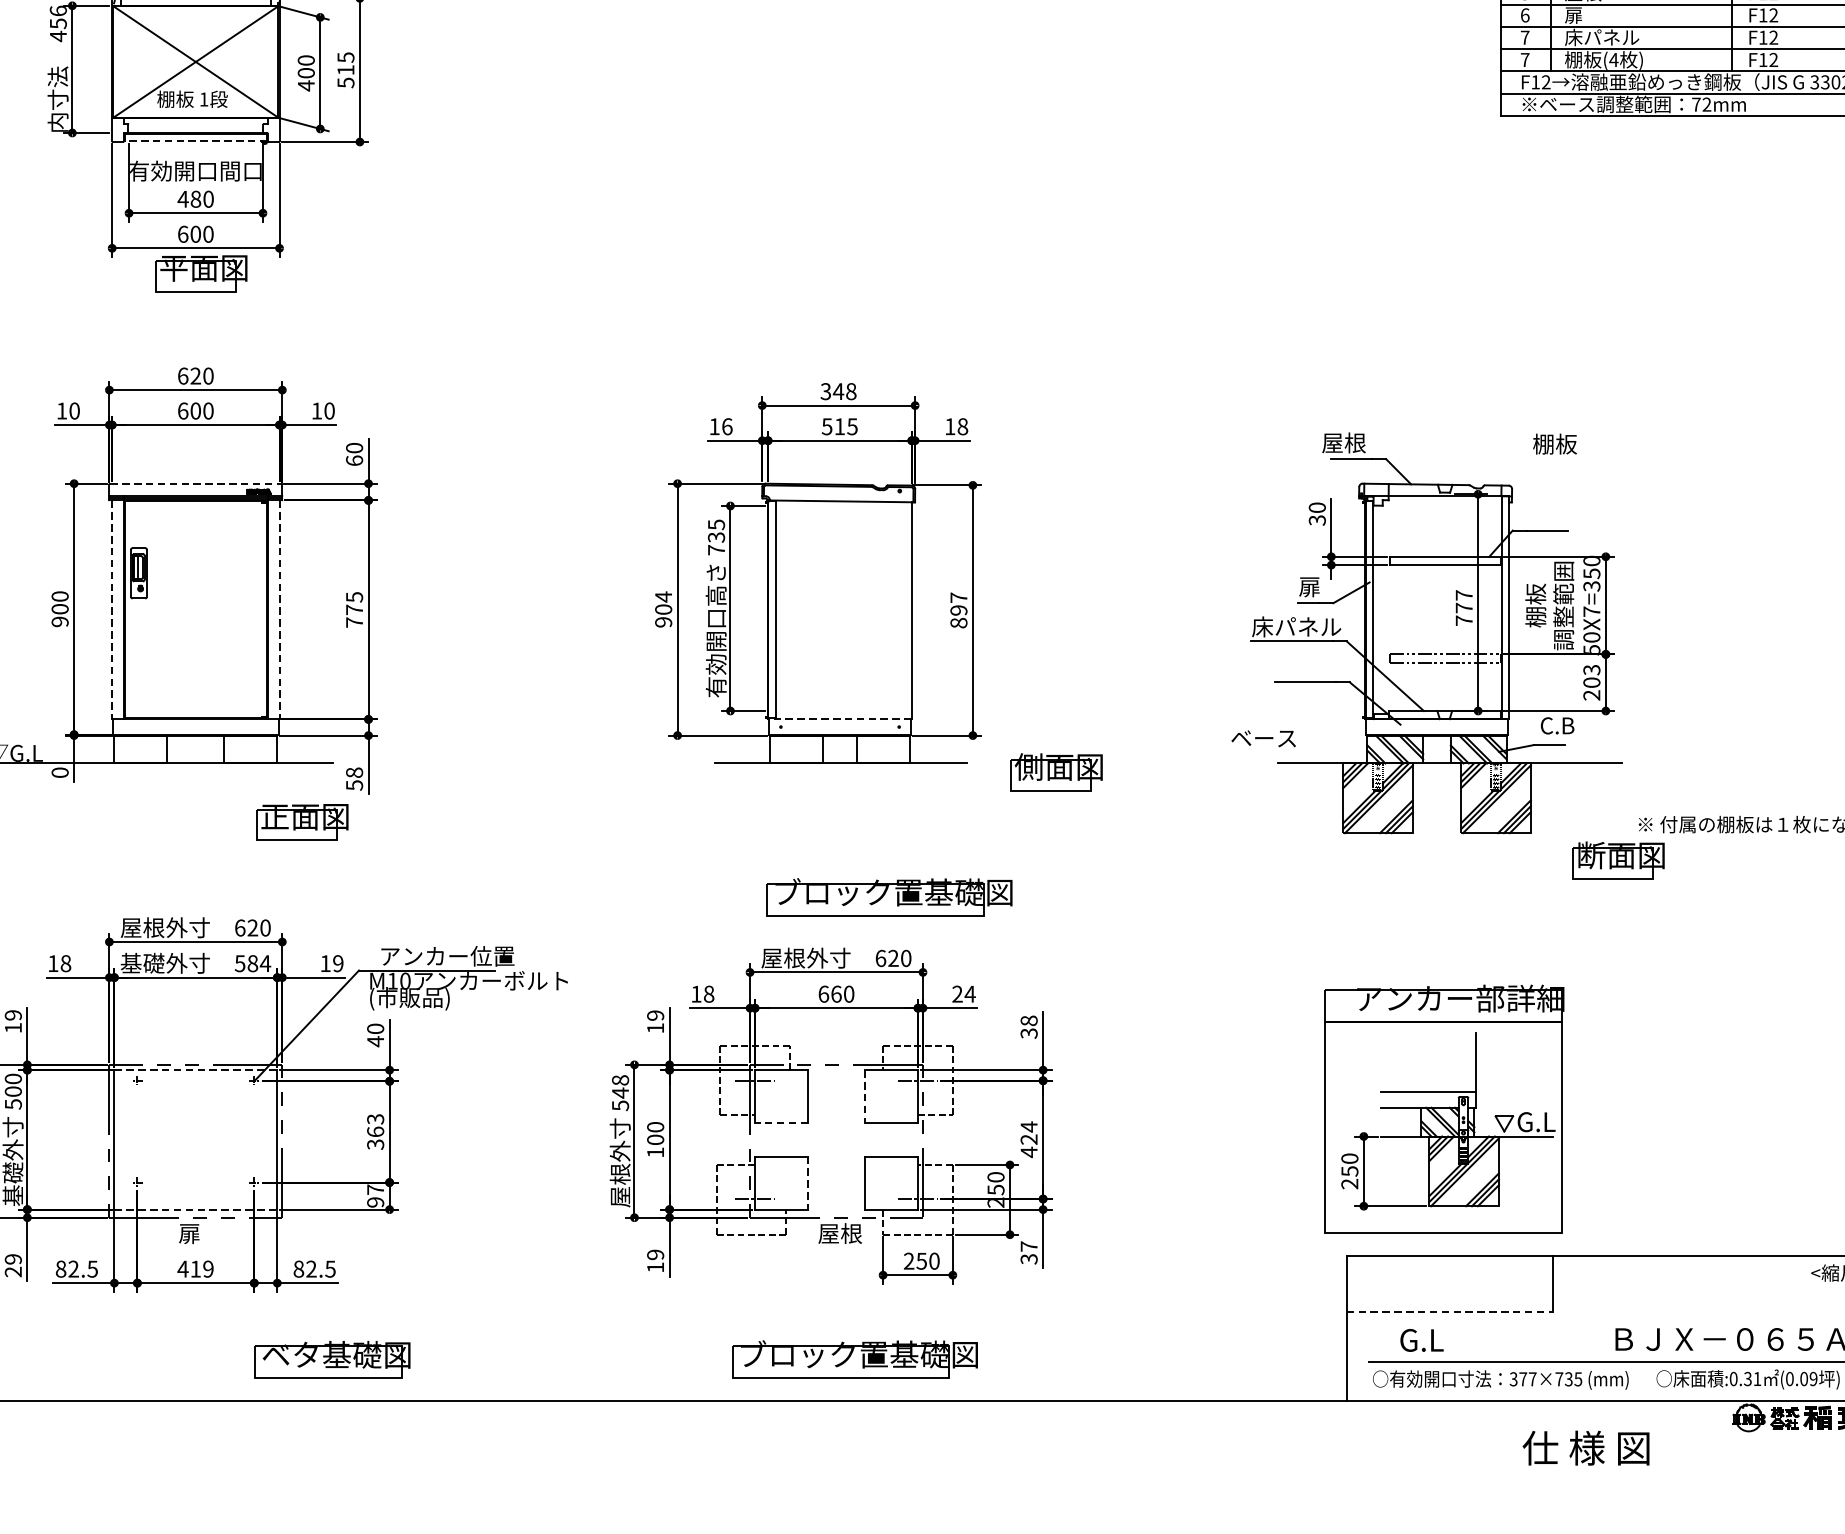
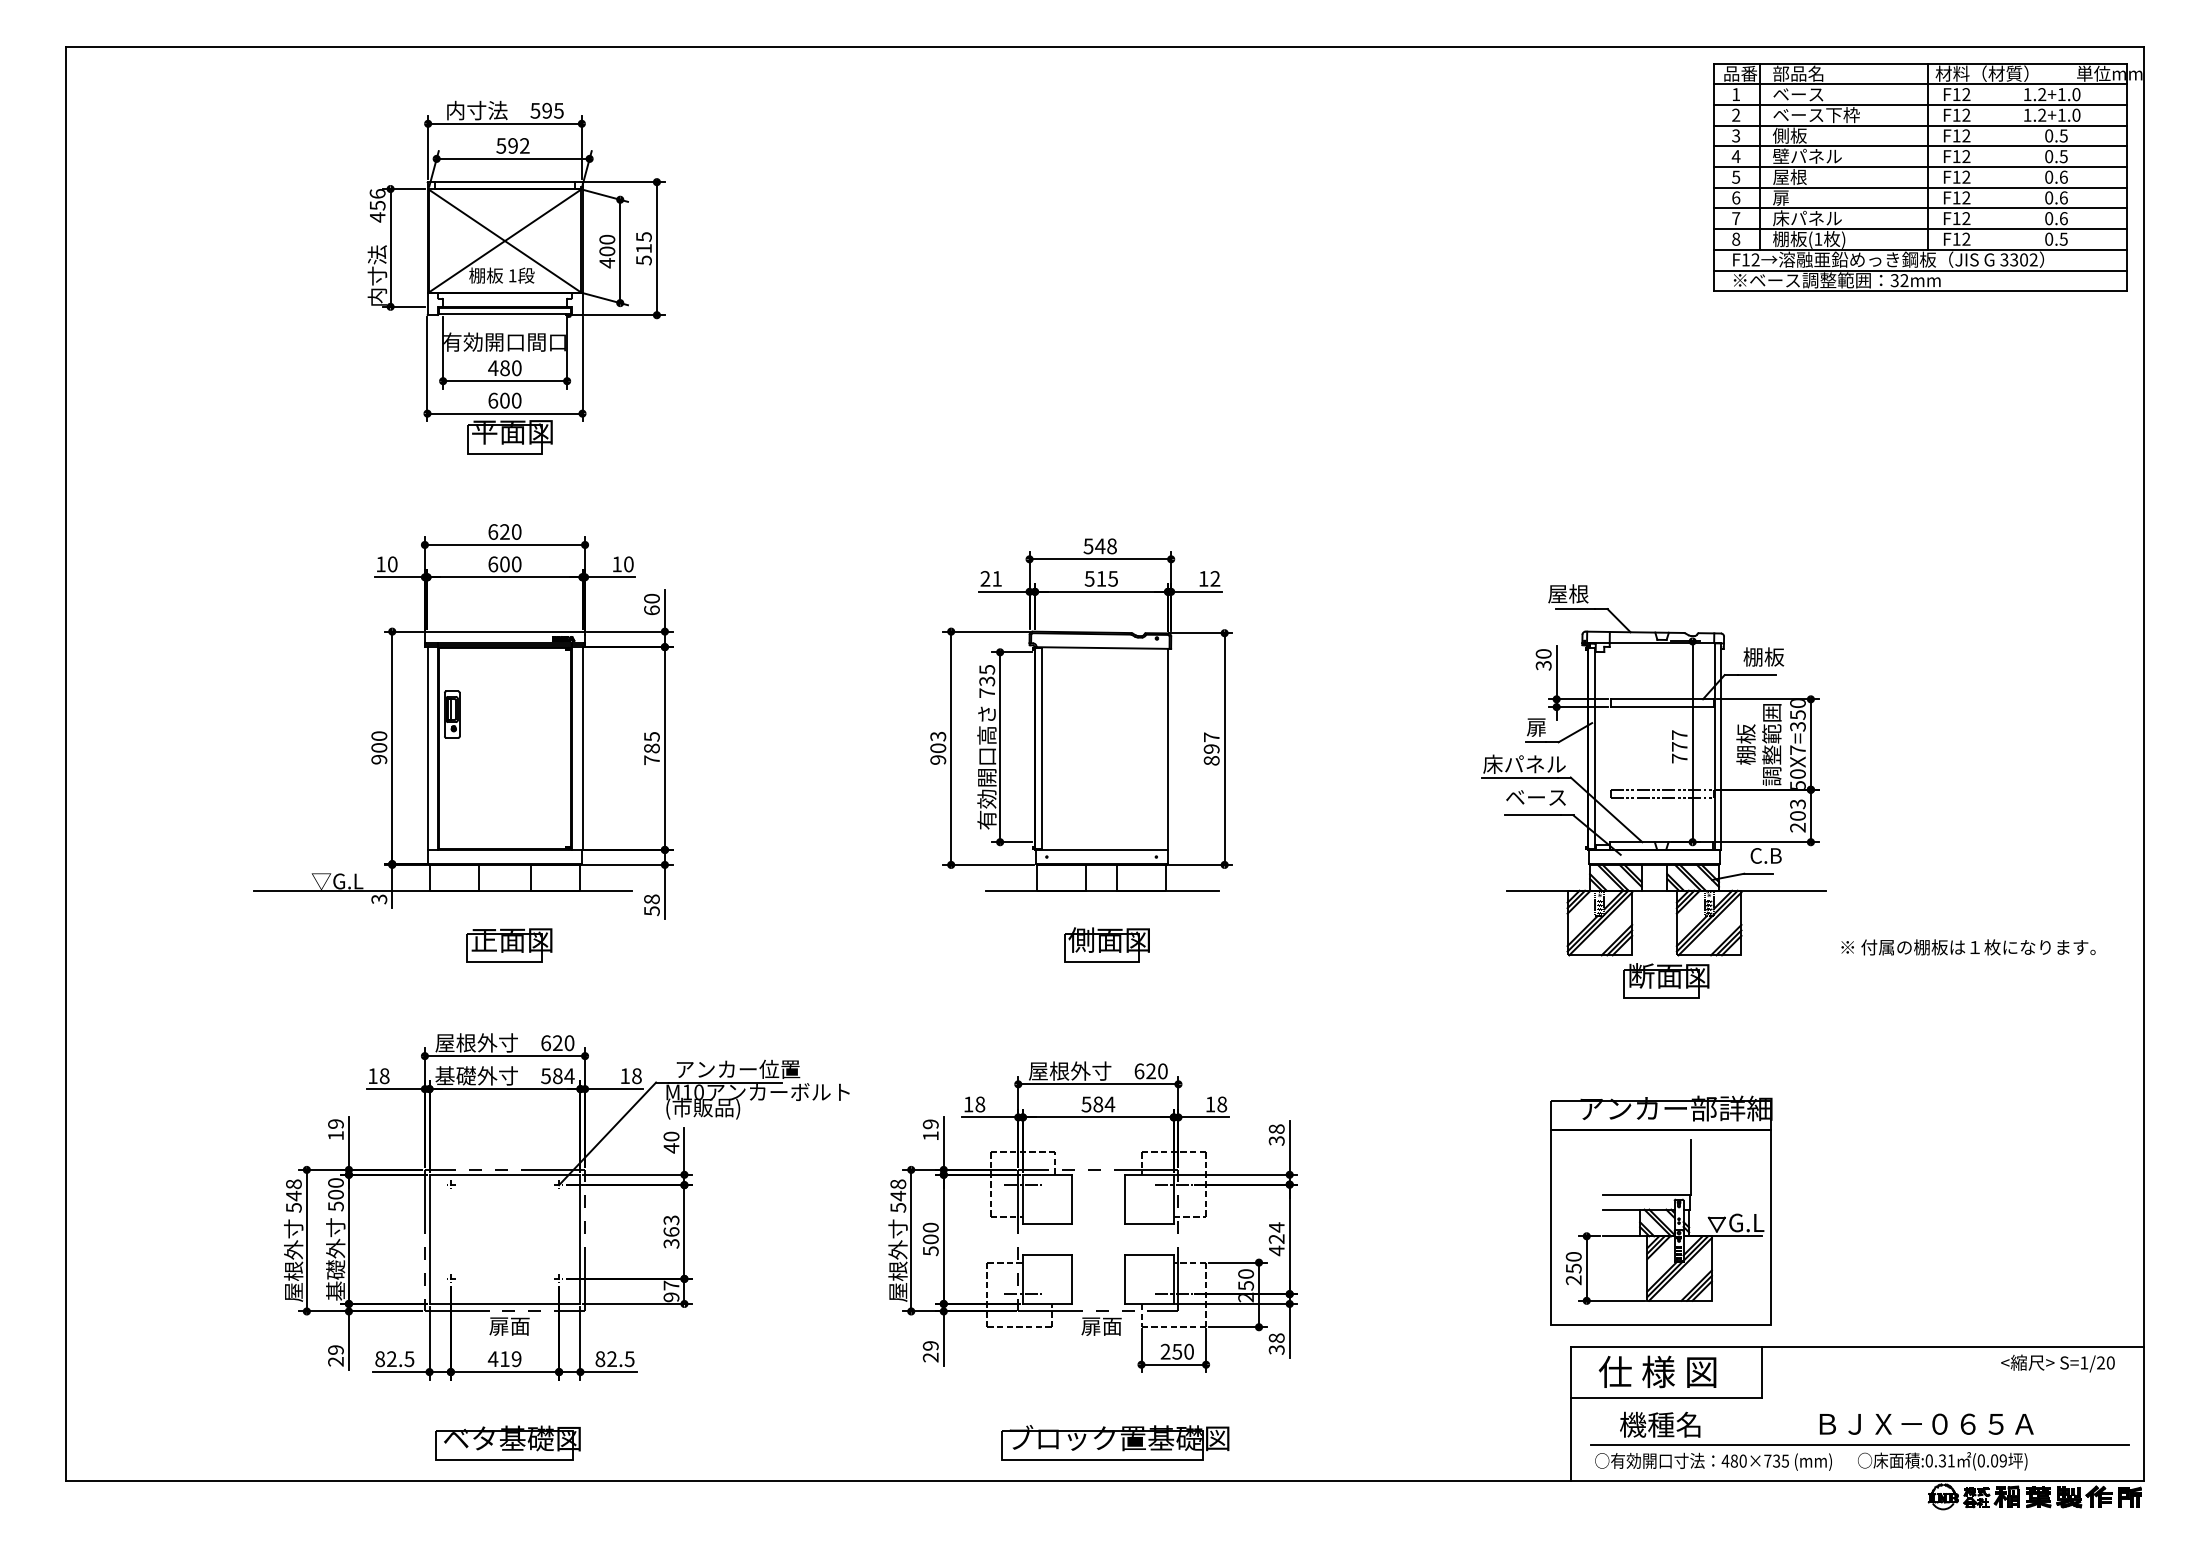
text: (1525, 59) -> (1736, 238), 7 -> 8
text: (1614, 59) -> (1818, 238), (4 -> (1
text: (1696, 104) -> (1894, 280), 72mm -> 32mm
line: (195, 141) -> (504, 314), dashed -> solid
text: (825, 390) -> (1088, 545), 348 -> 548
text: (721, 426) -> (991, 578), 16 -> 21
text: (962, 426) -> (1215, 578), 18 -> 12
text: (1554, 443) -> (1763, 656), moved
line: (196, 483) -> (505, 631), dashed -> solid
text: (663, 596) -> (938, 736), 904 -> 903
text: (354, 609) -> (651, 748), 775 -> 785
line: (112, 610) -> (427, 749), dashed -> solid
line: (279, 610) -> (582, 749), dashed -> solid
line: (839, 718) -> (1101, 849), dashed -> solid
text: (1263, 738) -> (1535, 797), moved
part: (1055, 771) -> (1106, 944), moved
text: (60, 772) -> (379, 899), 0 -> 3
part: (302, 822) -> (509, 945), moved
part: (1618, 860) -> (1666, 980), moved
part: (889, 897) -> (1147, 1014), removed
text: (337, 964) -> (636, 1076), 19 -> 18
text: (836, 994) -> (1098, 1104), 660 -> 584
text: (964, 994) -> (1216, 1104), 24 -> 18
line: (196, 1069) -> (505, 1174), dashed -> solid
line: (864, 1096) -> (1124, 1199), dashed -> solid
line: (781, 1122) -> (1047, 1223), dashed -> solid
text: (655, 1152) -> (930, 1251), 100 -> 500
line: (808, 1183) -> (1072, 1279), dashed -> solid
line: (196, 1209) -> (505, 1303), dashed -> solid
text: (839, 1232) -> (1101, 1325), 屋根 -> 扉面
text: (212, 1233) -> (520, 1326), 扉 -> 扉面
text: (1028, 1245) -> (1276, 1337), 37 -> 38
text: (655, 1267) -> (930, 1357), 19 -> 29
line: (1449, 1311) -> (1666, 1398), dashed -> solid
text: (1443, 1339) -> (1660, 1424), G.L -> 機種名
part: (331, 1359) -> (507, 1442), moved
text: (1522, 1378) -> (1733, 1460), 377×735 -> 480×735
text: (1585, 1447) -> (1657, 1371), moved

